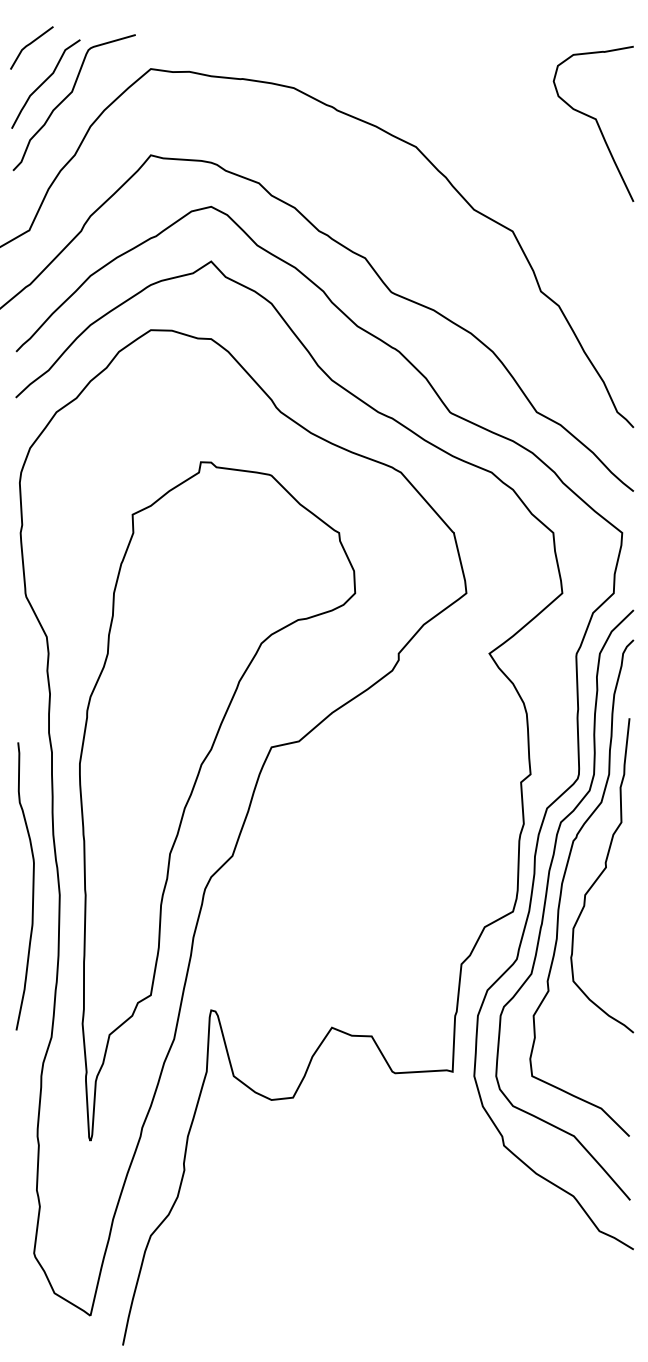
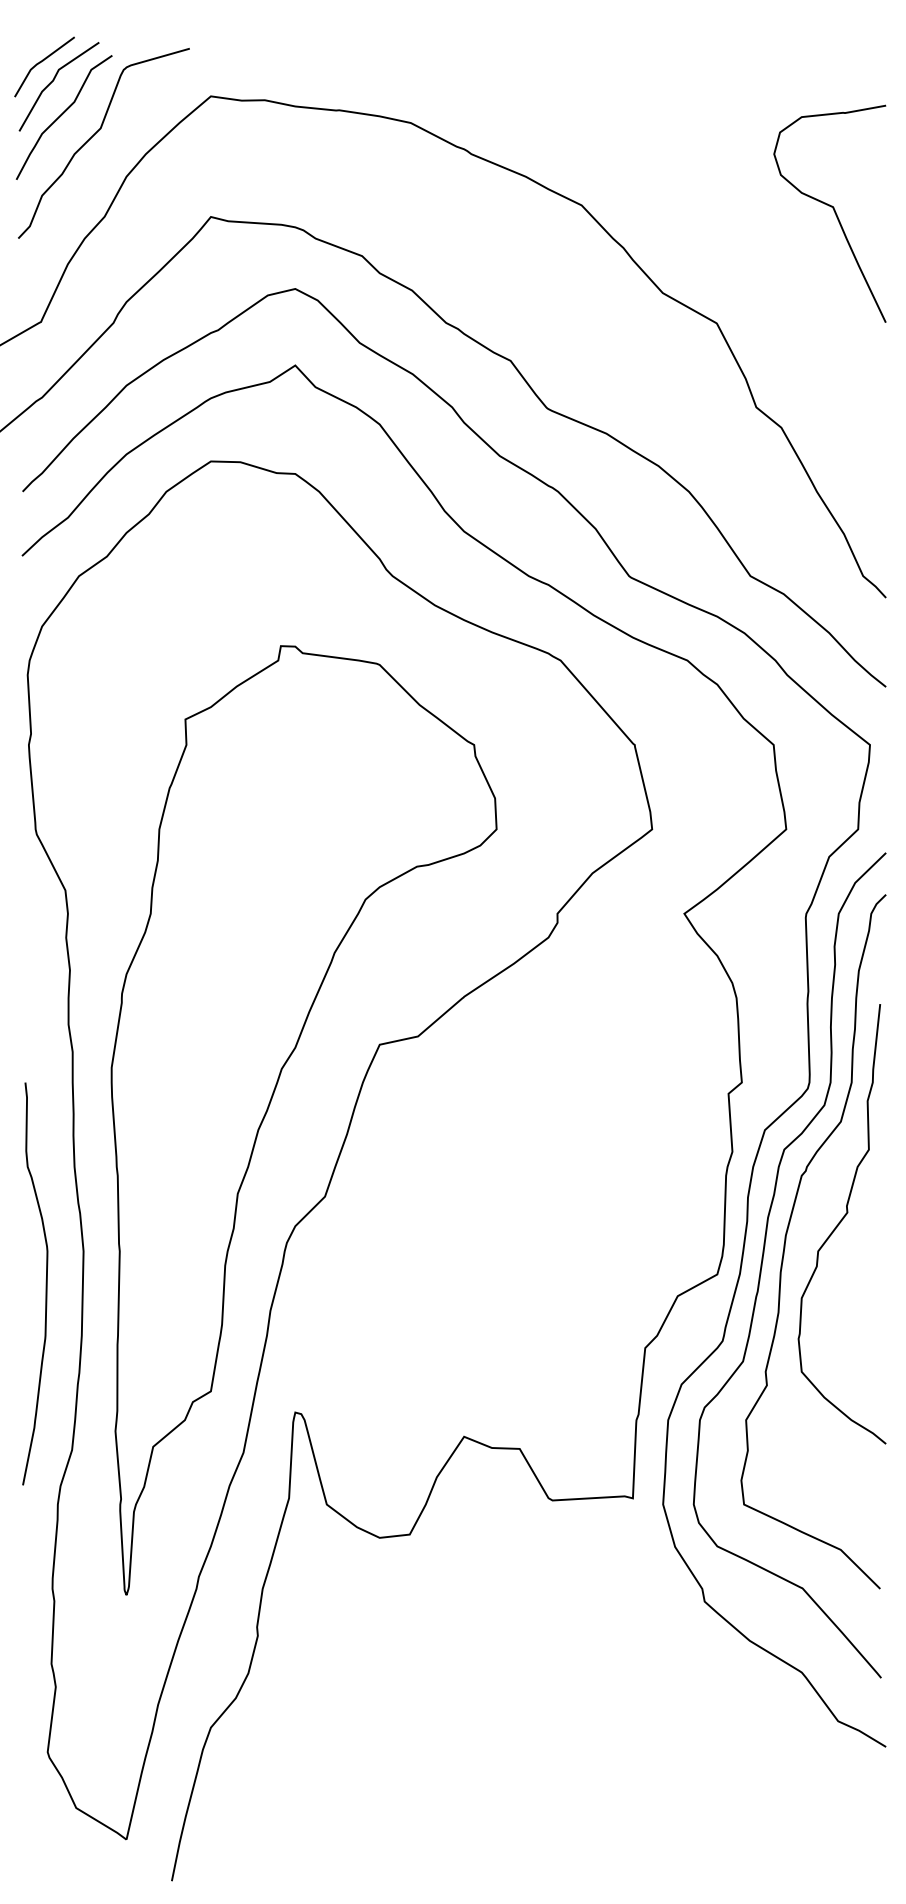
line: (38, 58) -> (53, 81), added
curve: (595, 121) -> (832, 210), moved
curve: (32, 886) -> (45, 1284), moved

